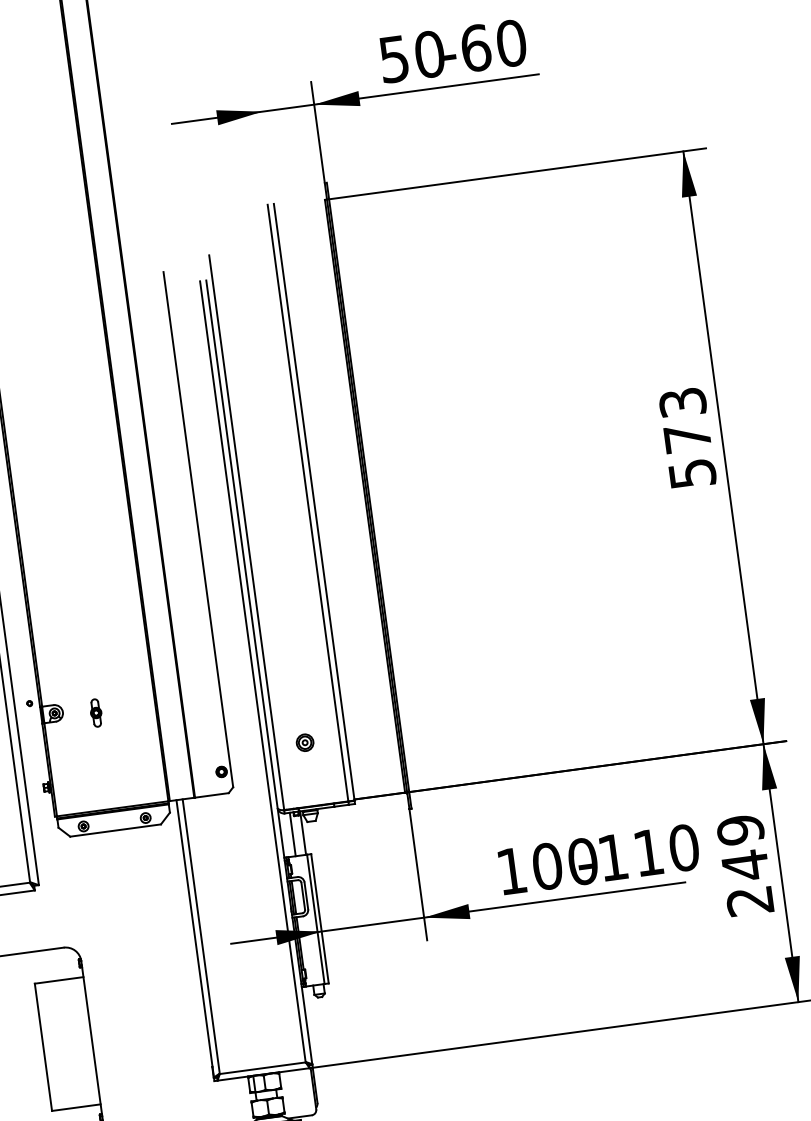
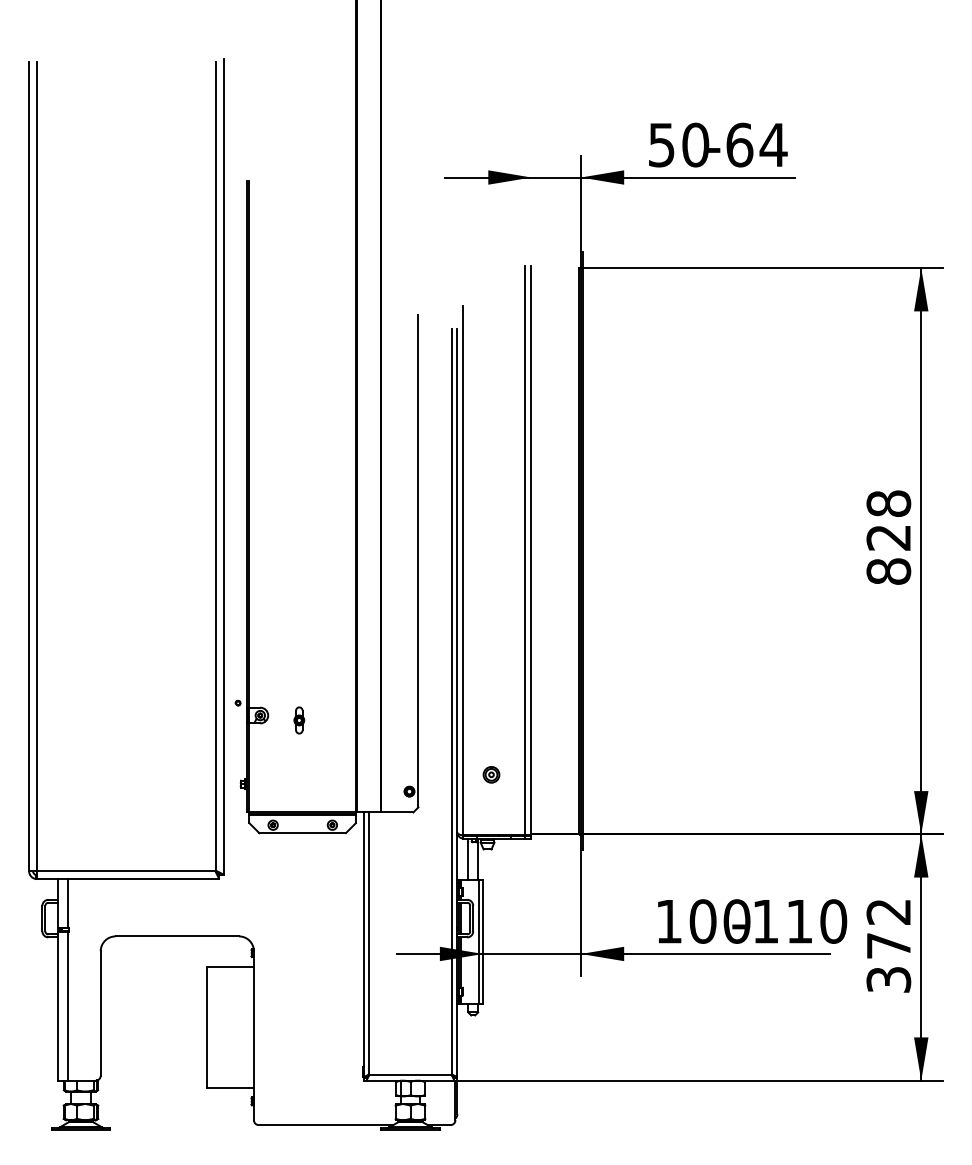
text: (511, 42) -> (773, 144), -60 -> -64
text: (687, 438) -> (888, 537), 573 -> 828
text: (744, 865) -> (888, 945), 249 -> 372

